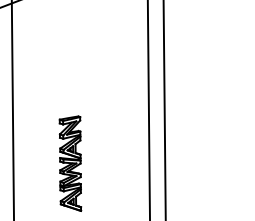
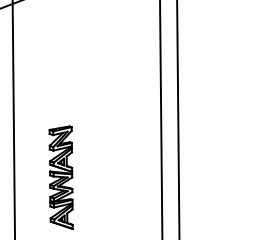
part: (69, 163) -> (60, 177), moved

